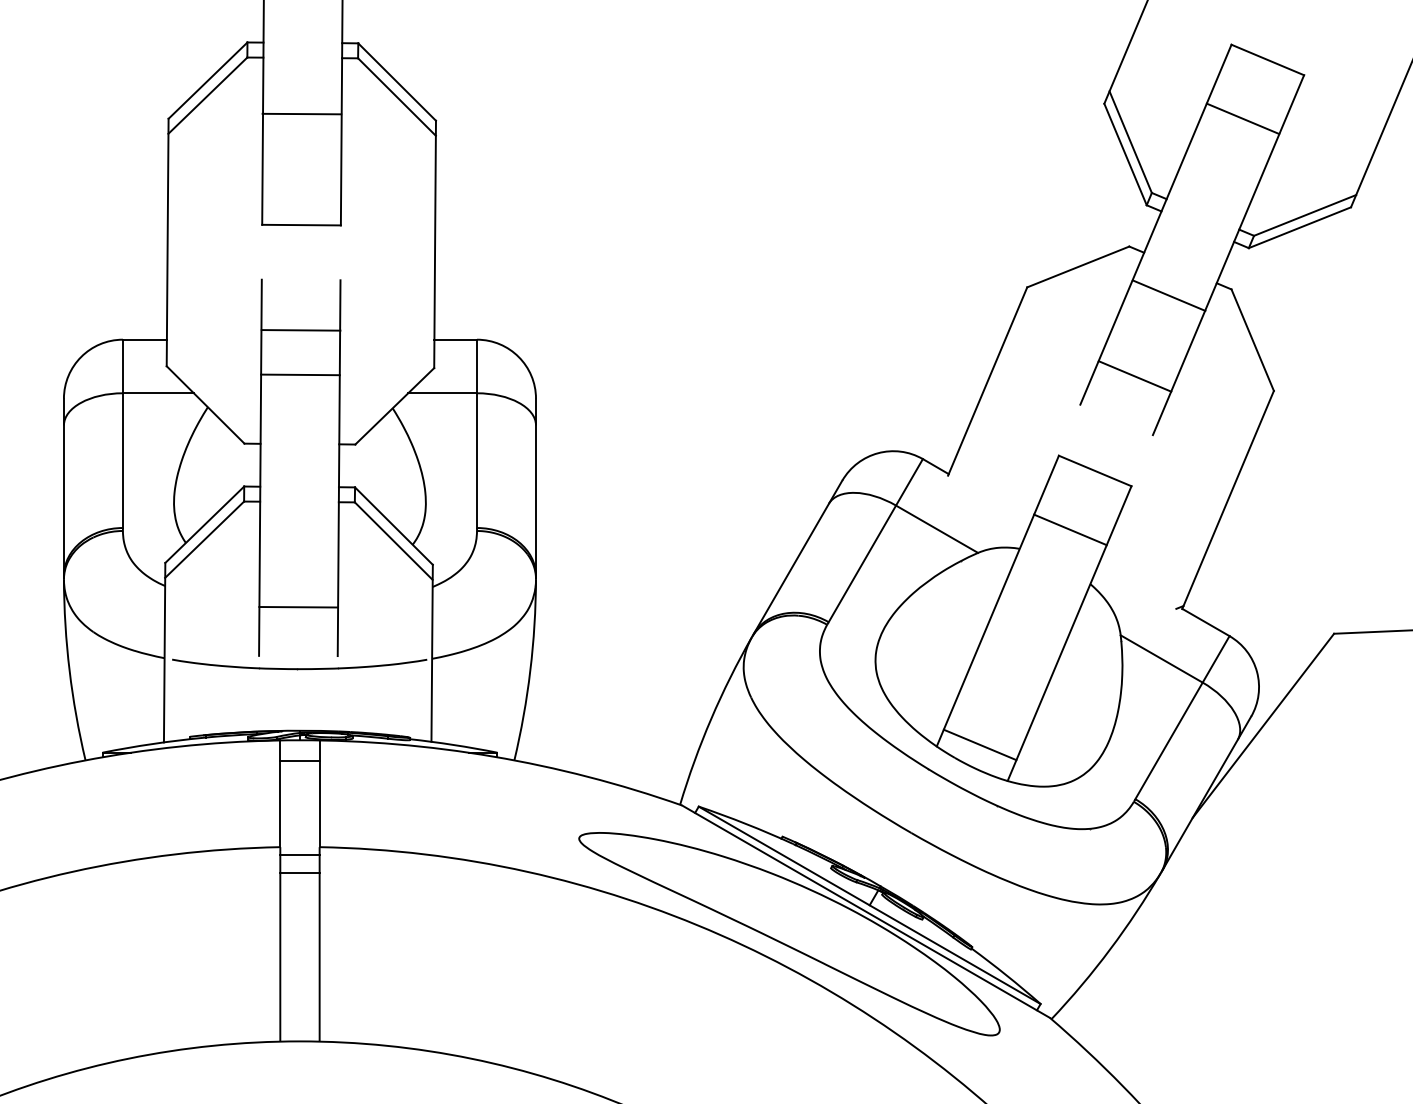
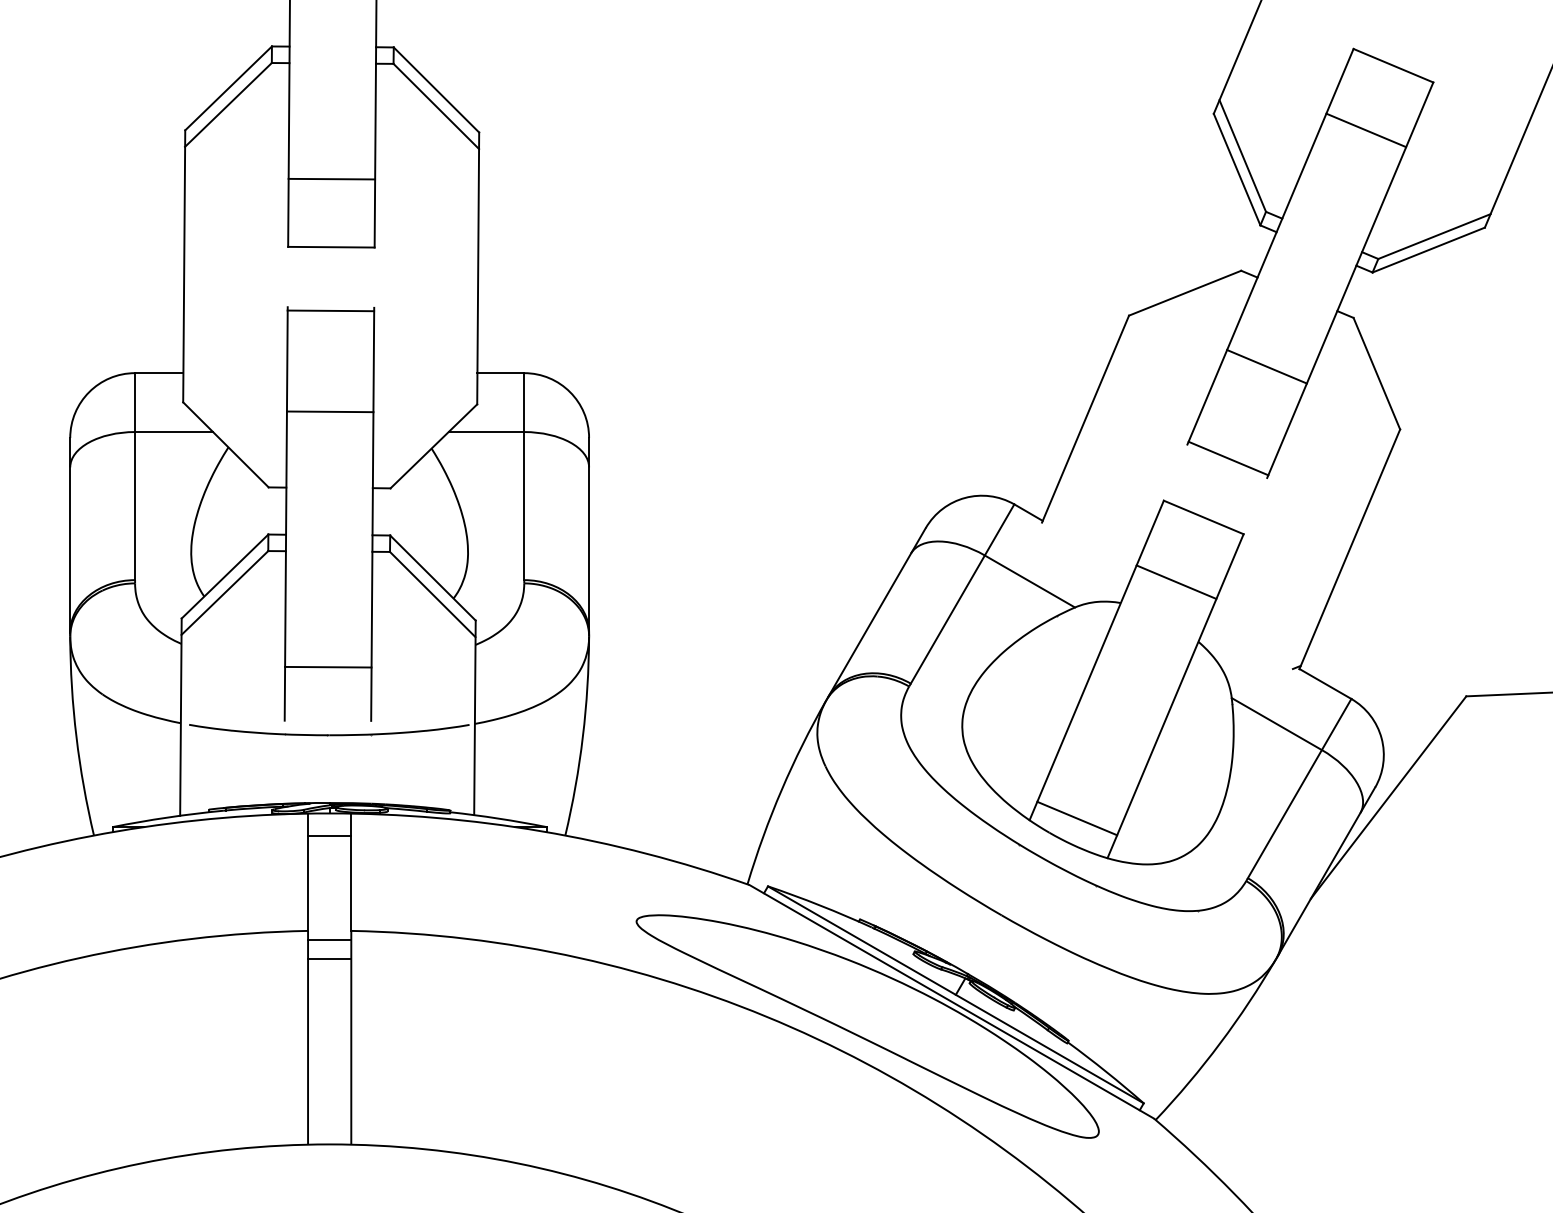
line: (301, 113) -> (331, 178), moved
line: (1168, 295) -> (1266, 366), moved
line: (300, 330) -> (330, 310), moved
line: (1135, 376) -> (1228, 458), moved

